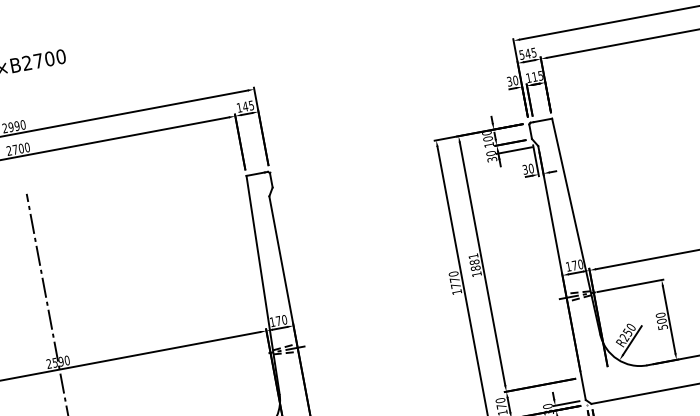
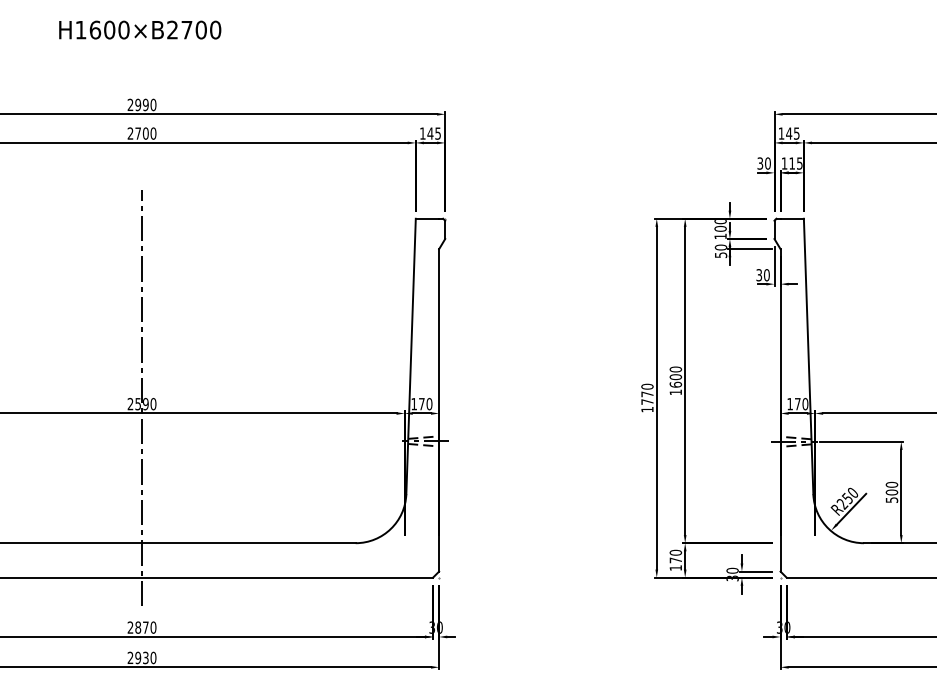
text: (521, 54) -> (781, 133), 545 -> 145
text: (491, 159) -> (720, 254), 30 -> 50
text: (474, 261) -> (675, 376), 1881 -> 1600

